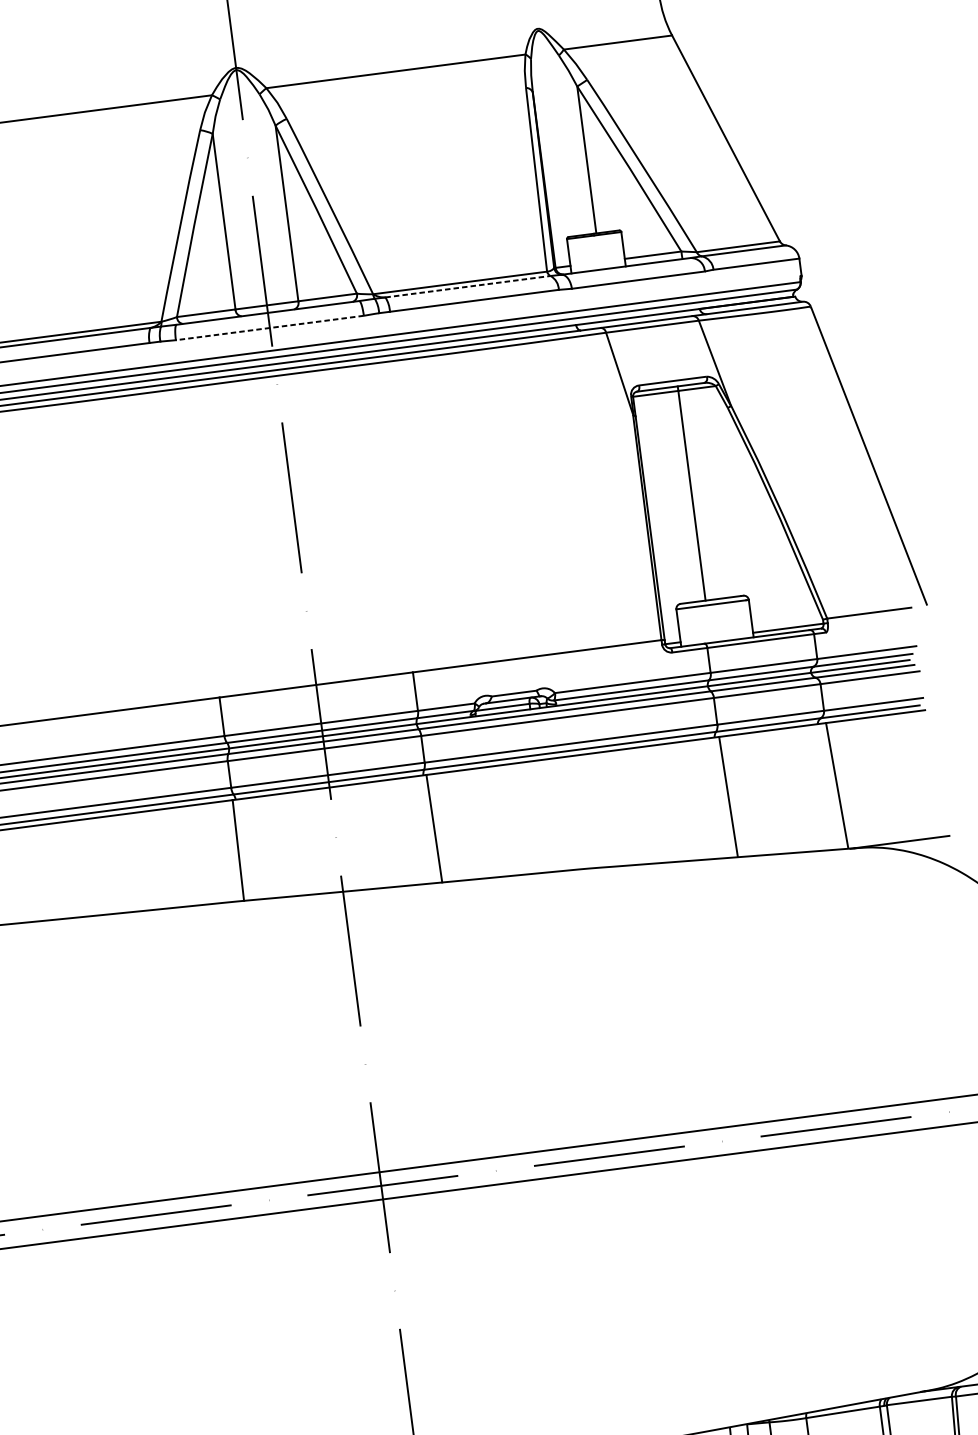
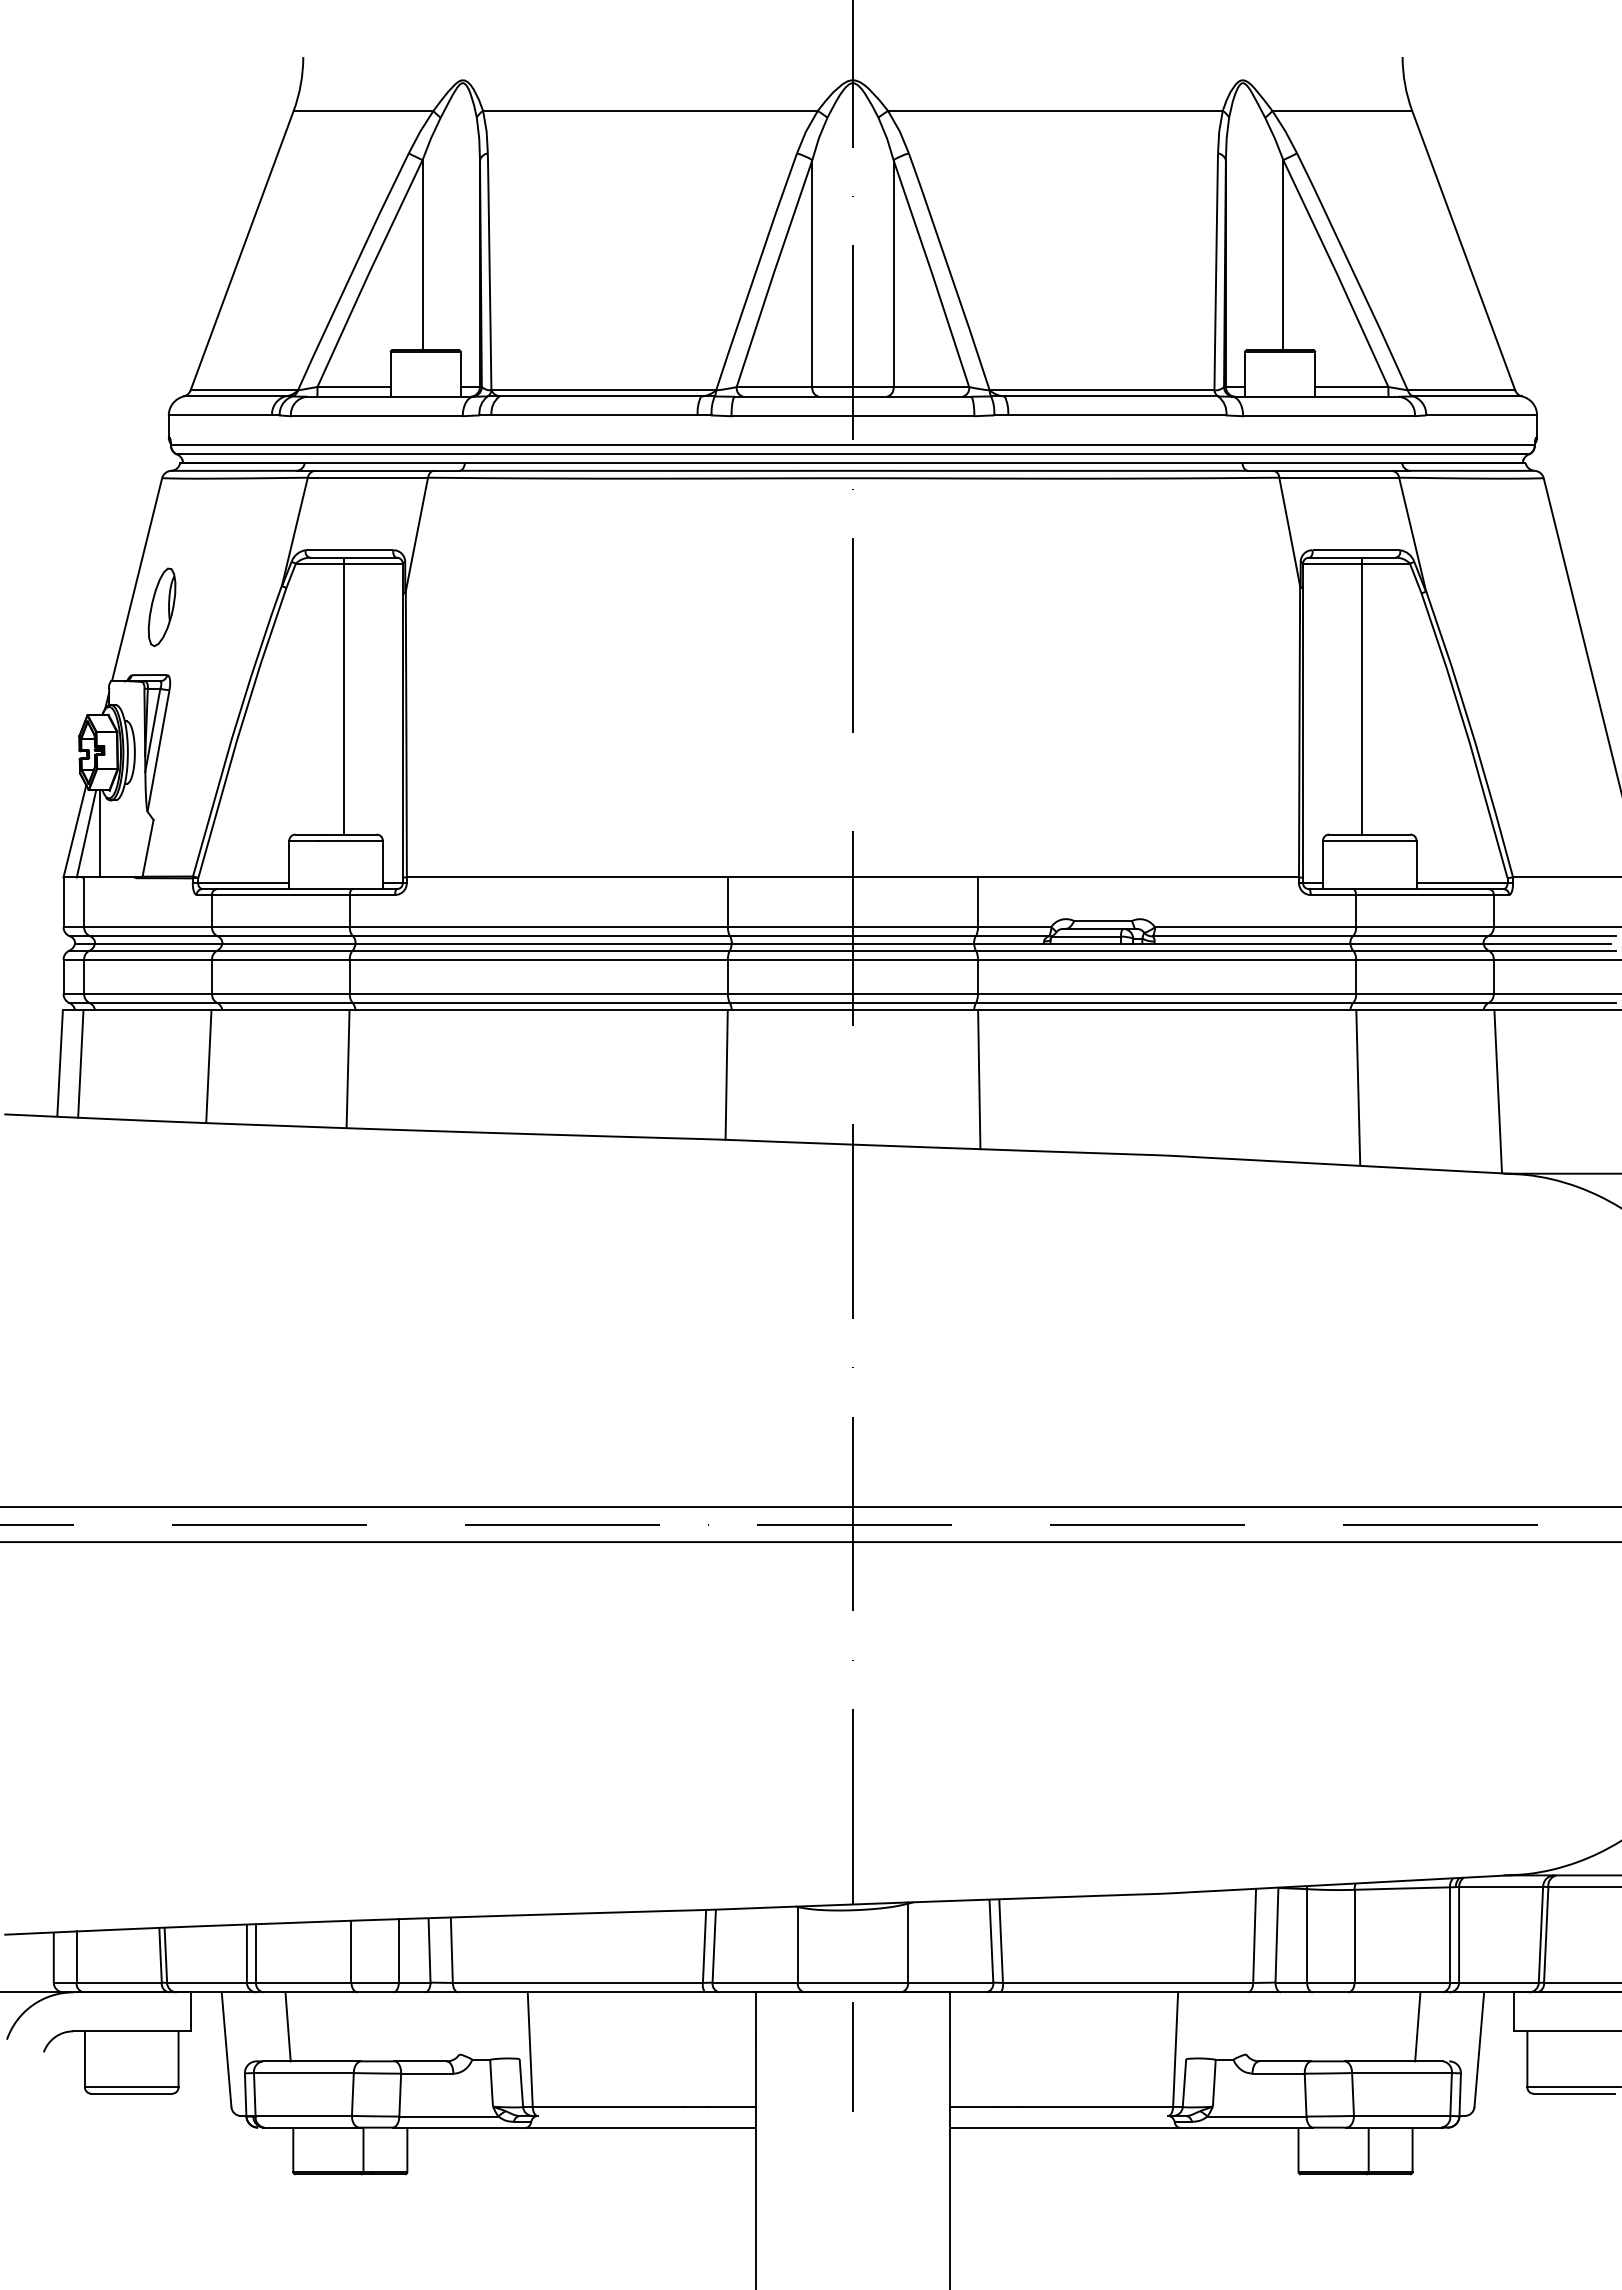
line: (468, 286) -> (1111, 396), dashed -> solid
line: (269, 328) -> (852, 416), dashed -> solid

